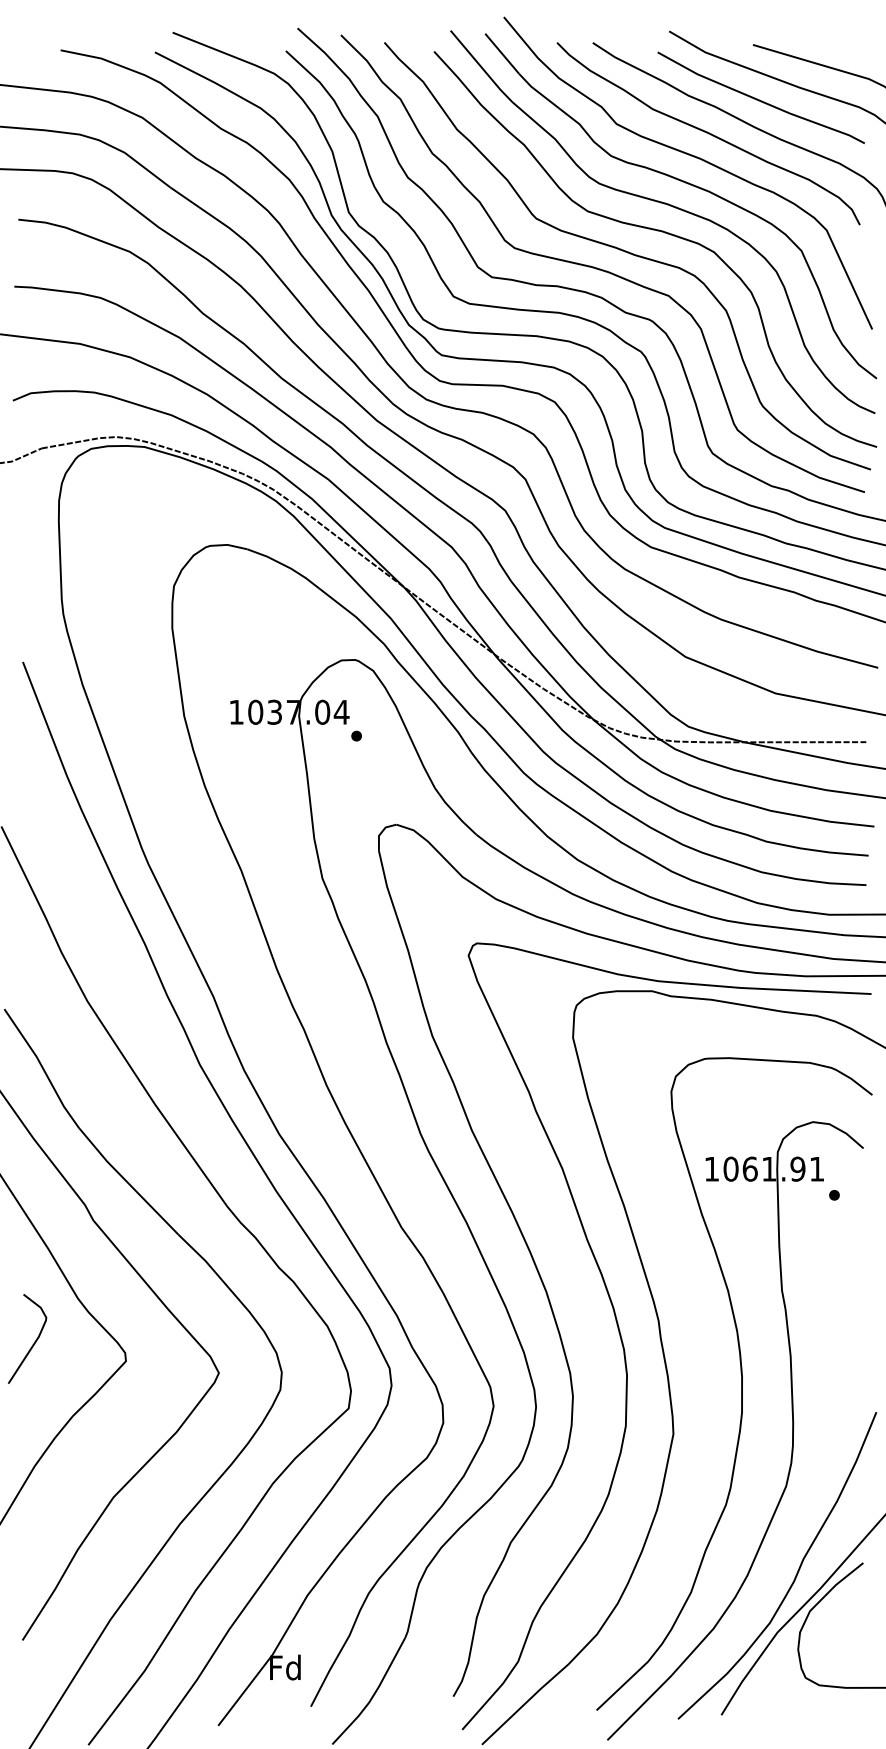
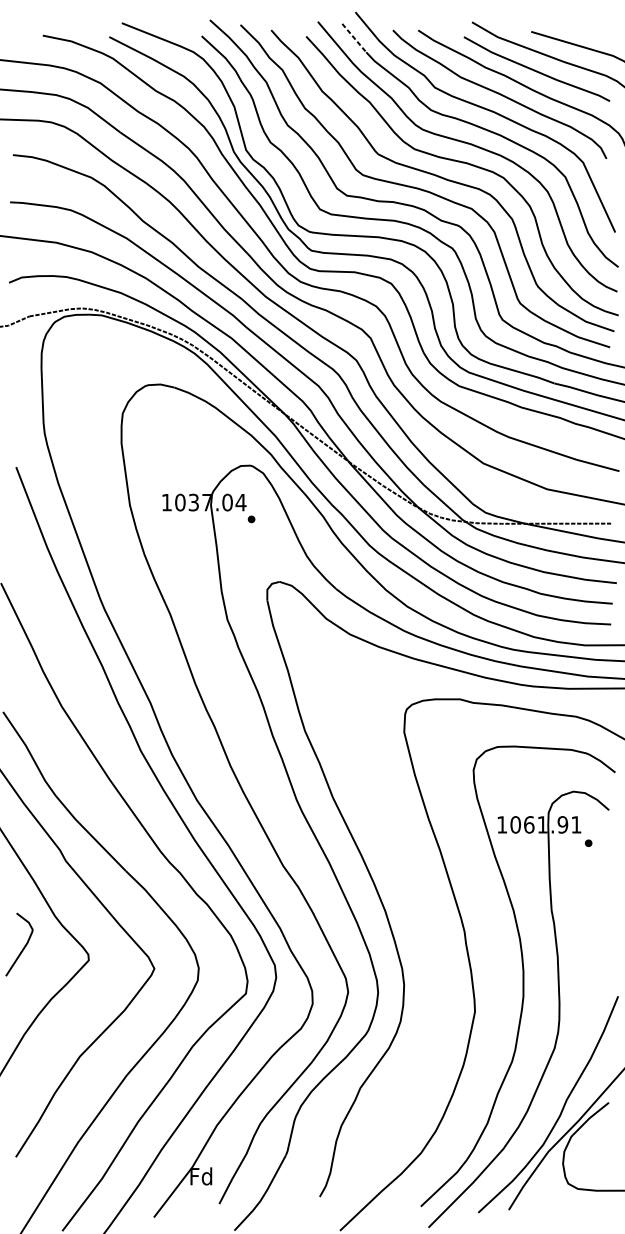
line: (502, 54) -> (354, 38), solid -> dashed
curve: (624, 1346) -> (440, 949), removed

